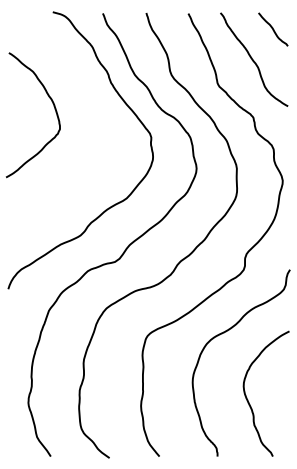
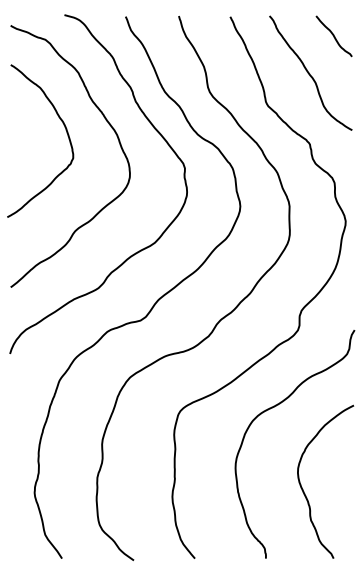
curve: (91, 104) -> (111, 128), added

